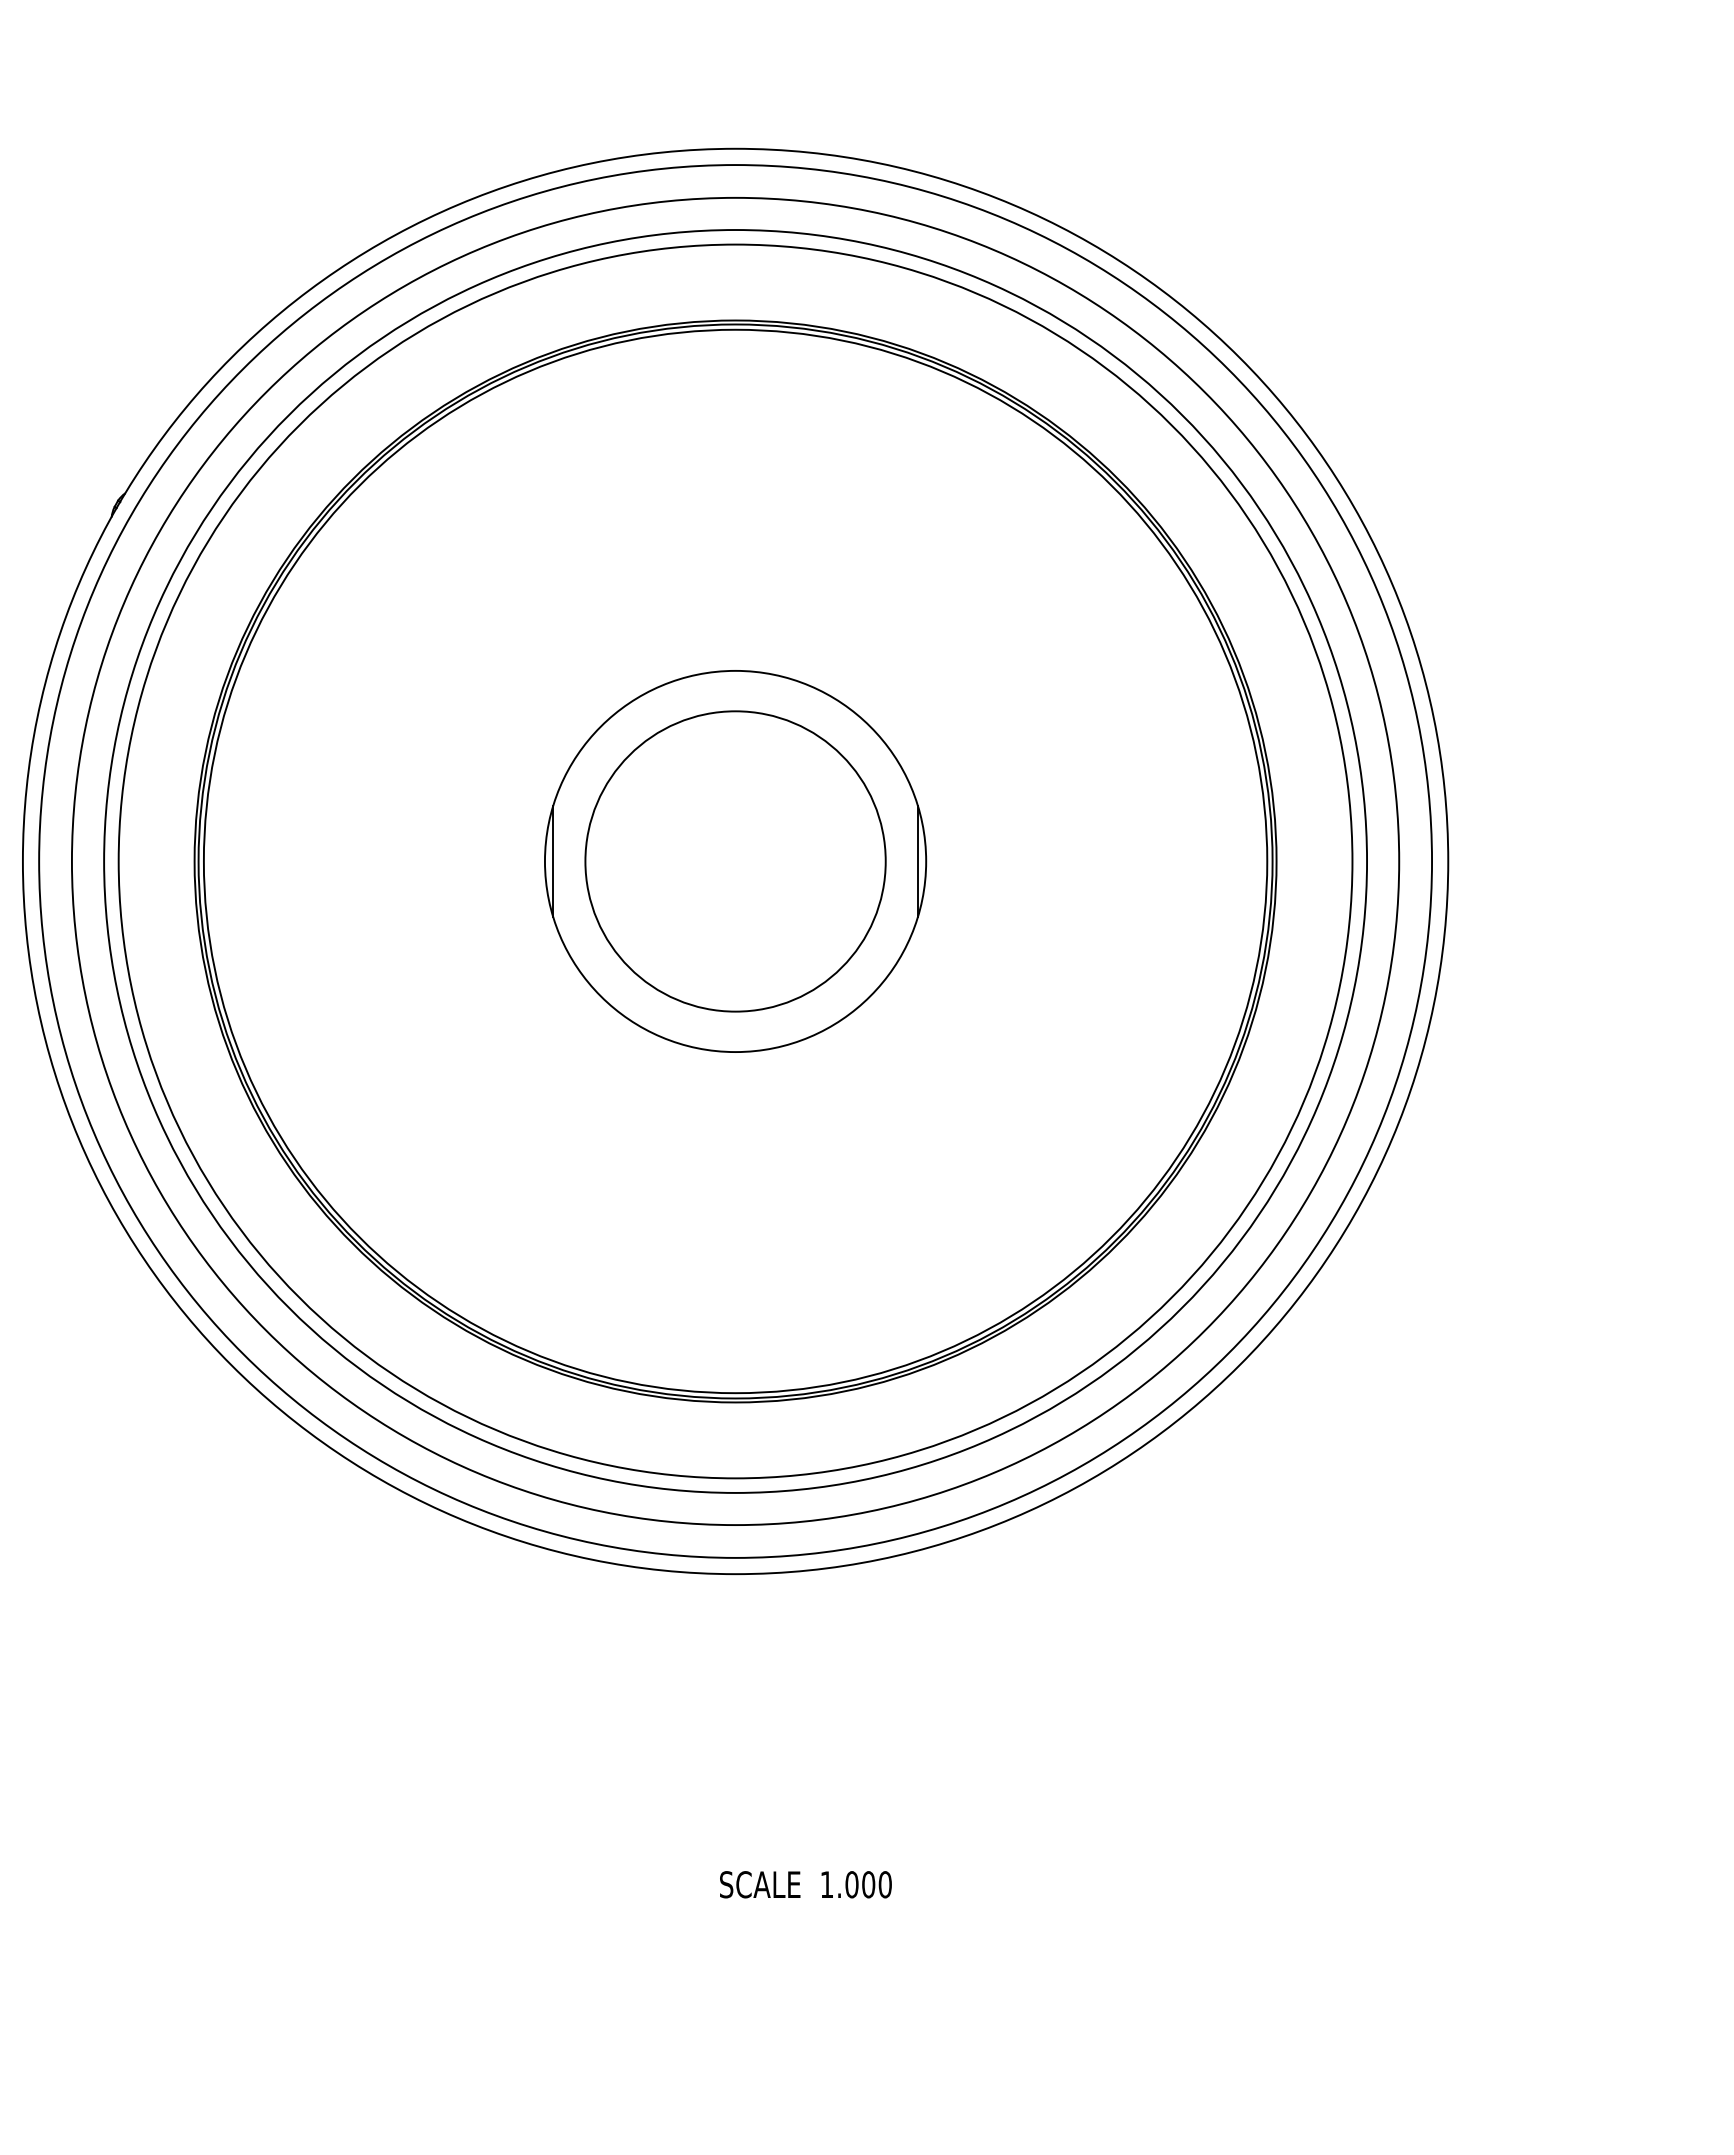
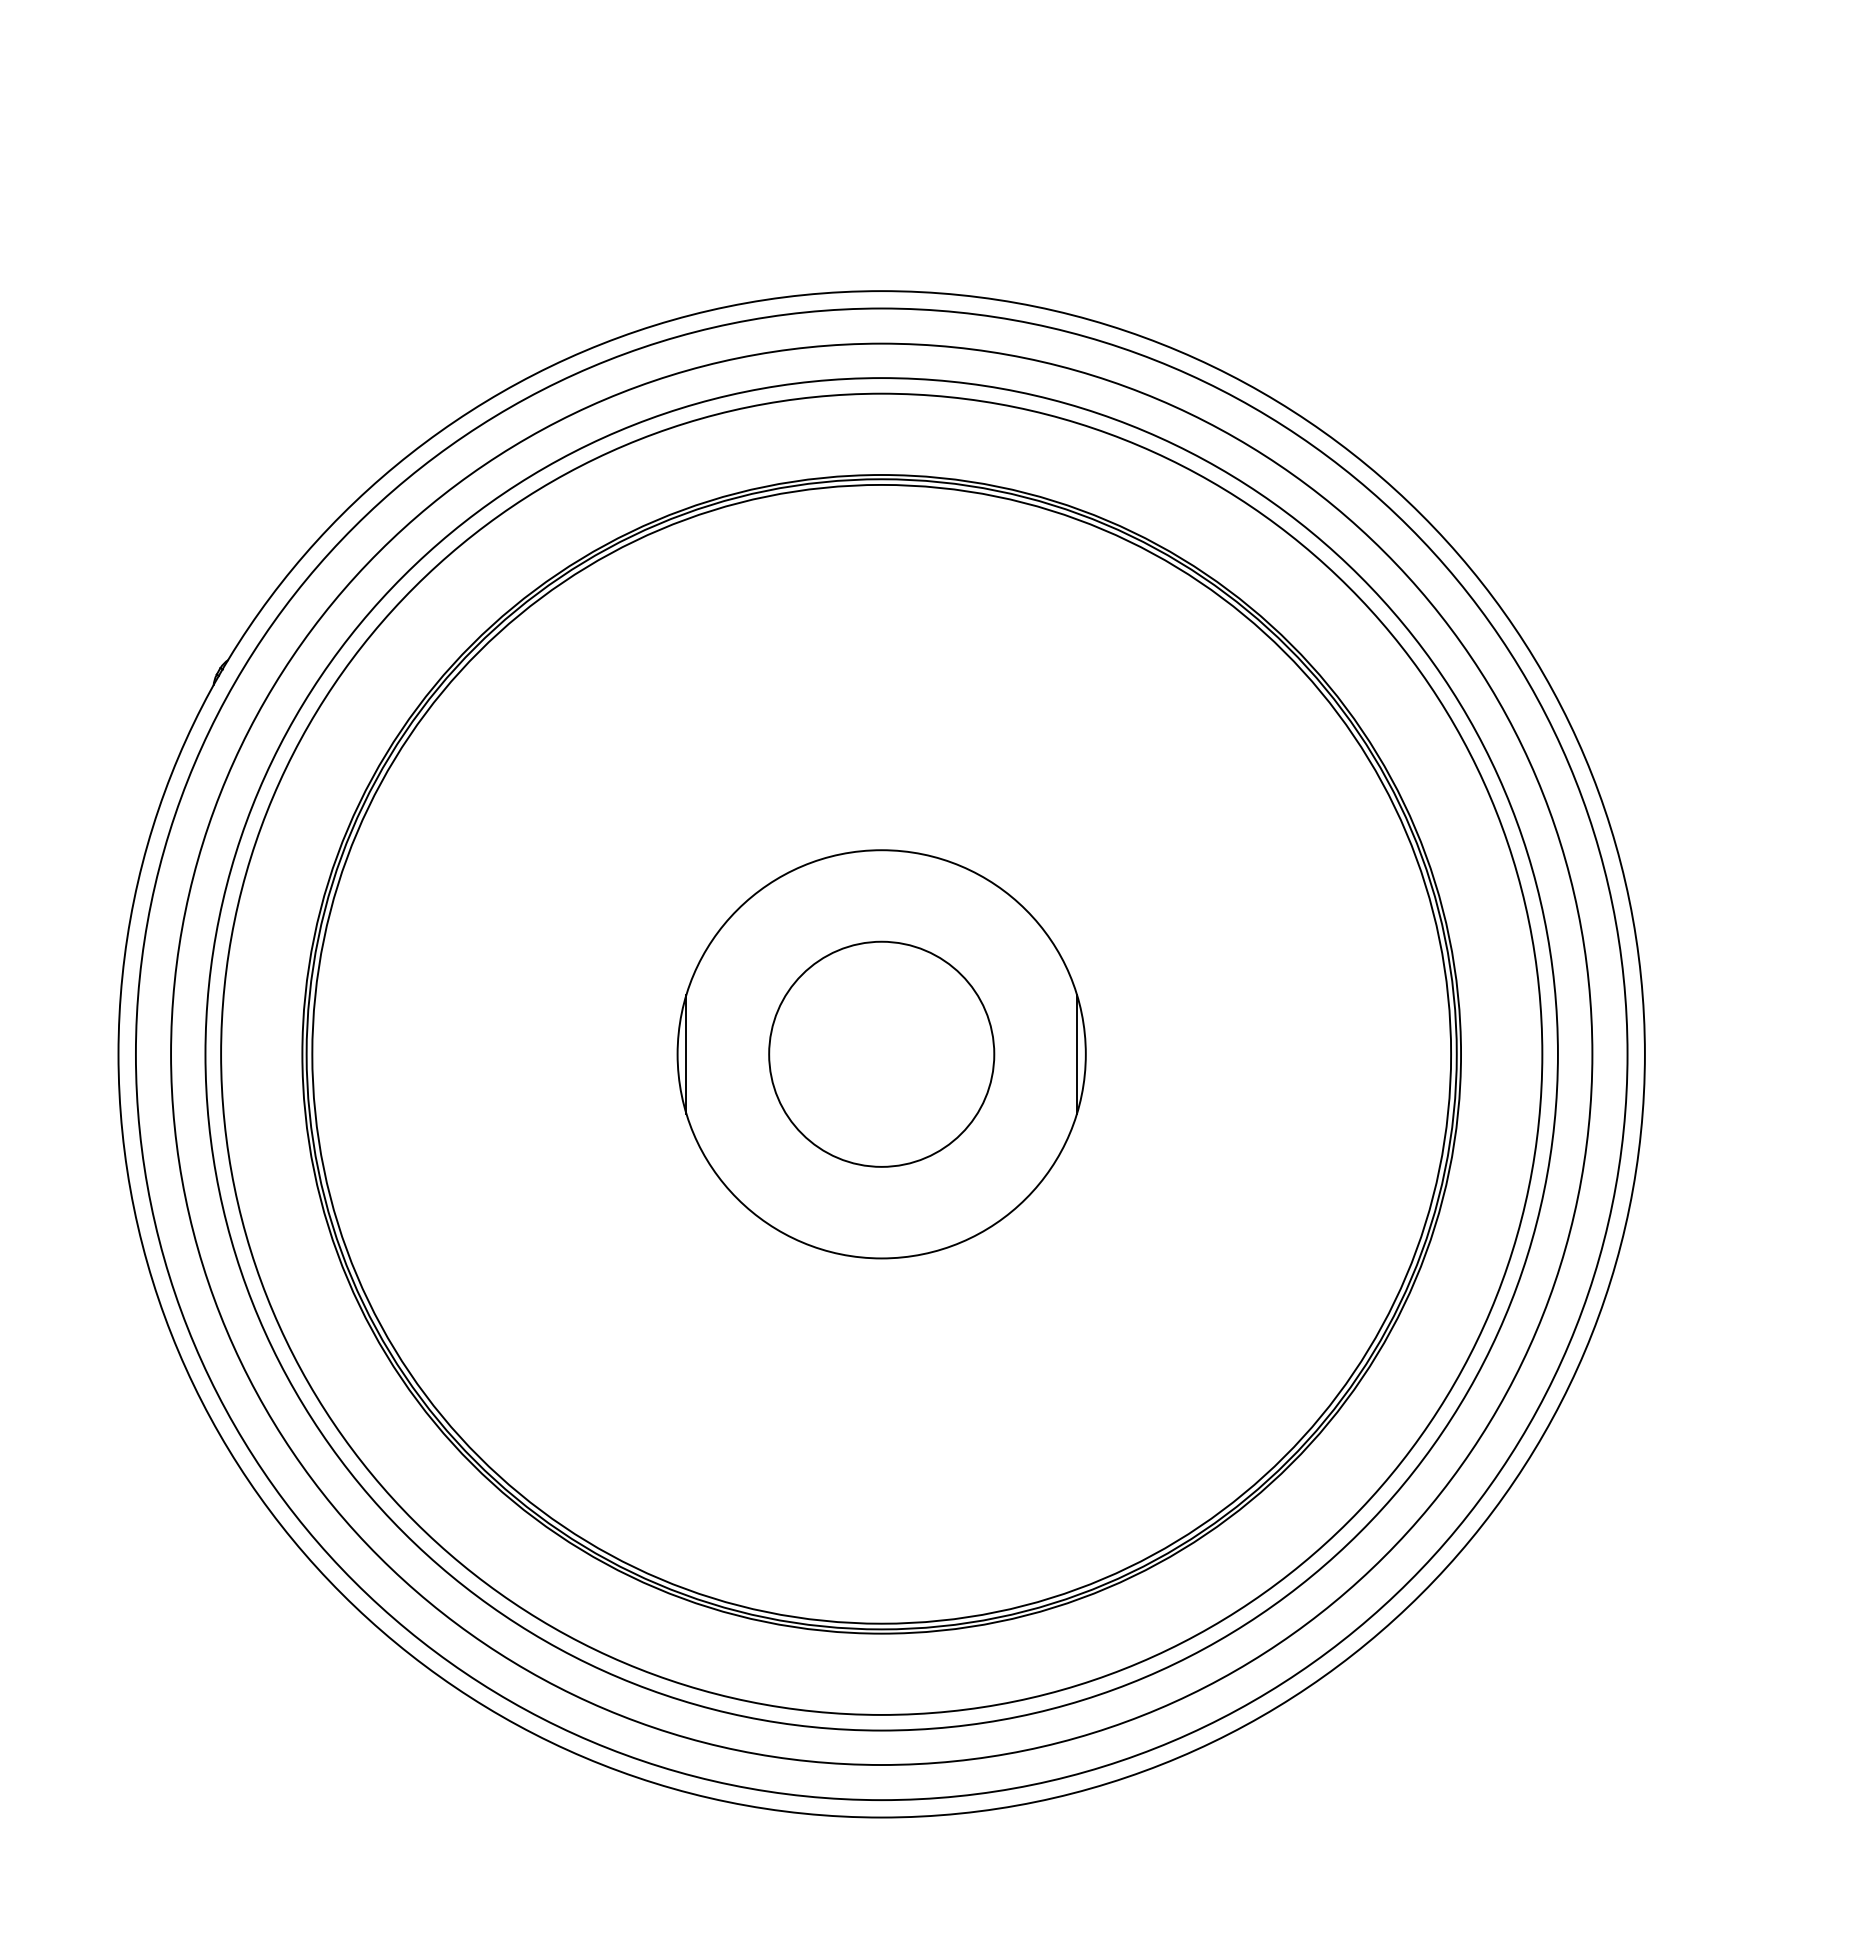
circle: (735, 861) -> (881, 1054), size x0.7

